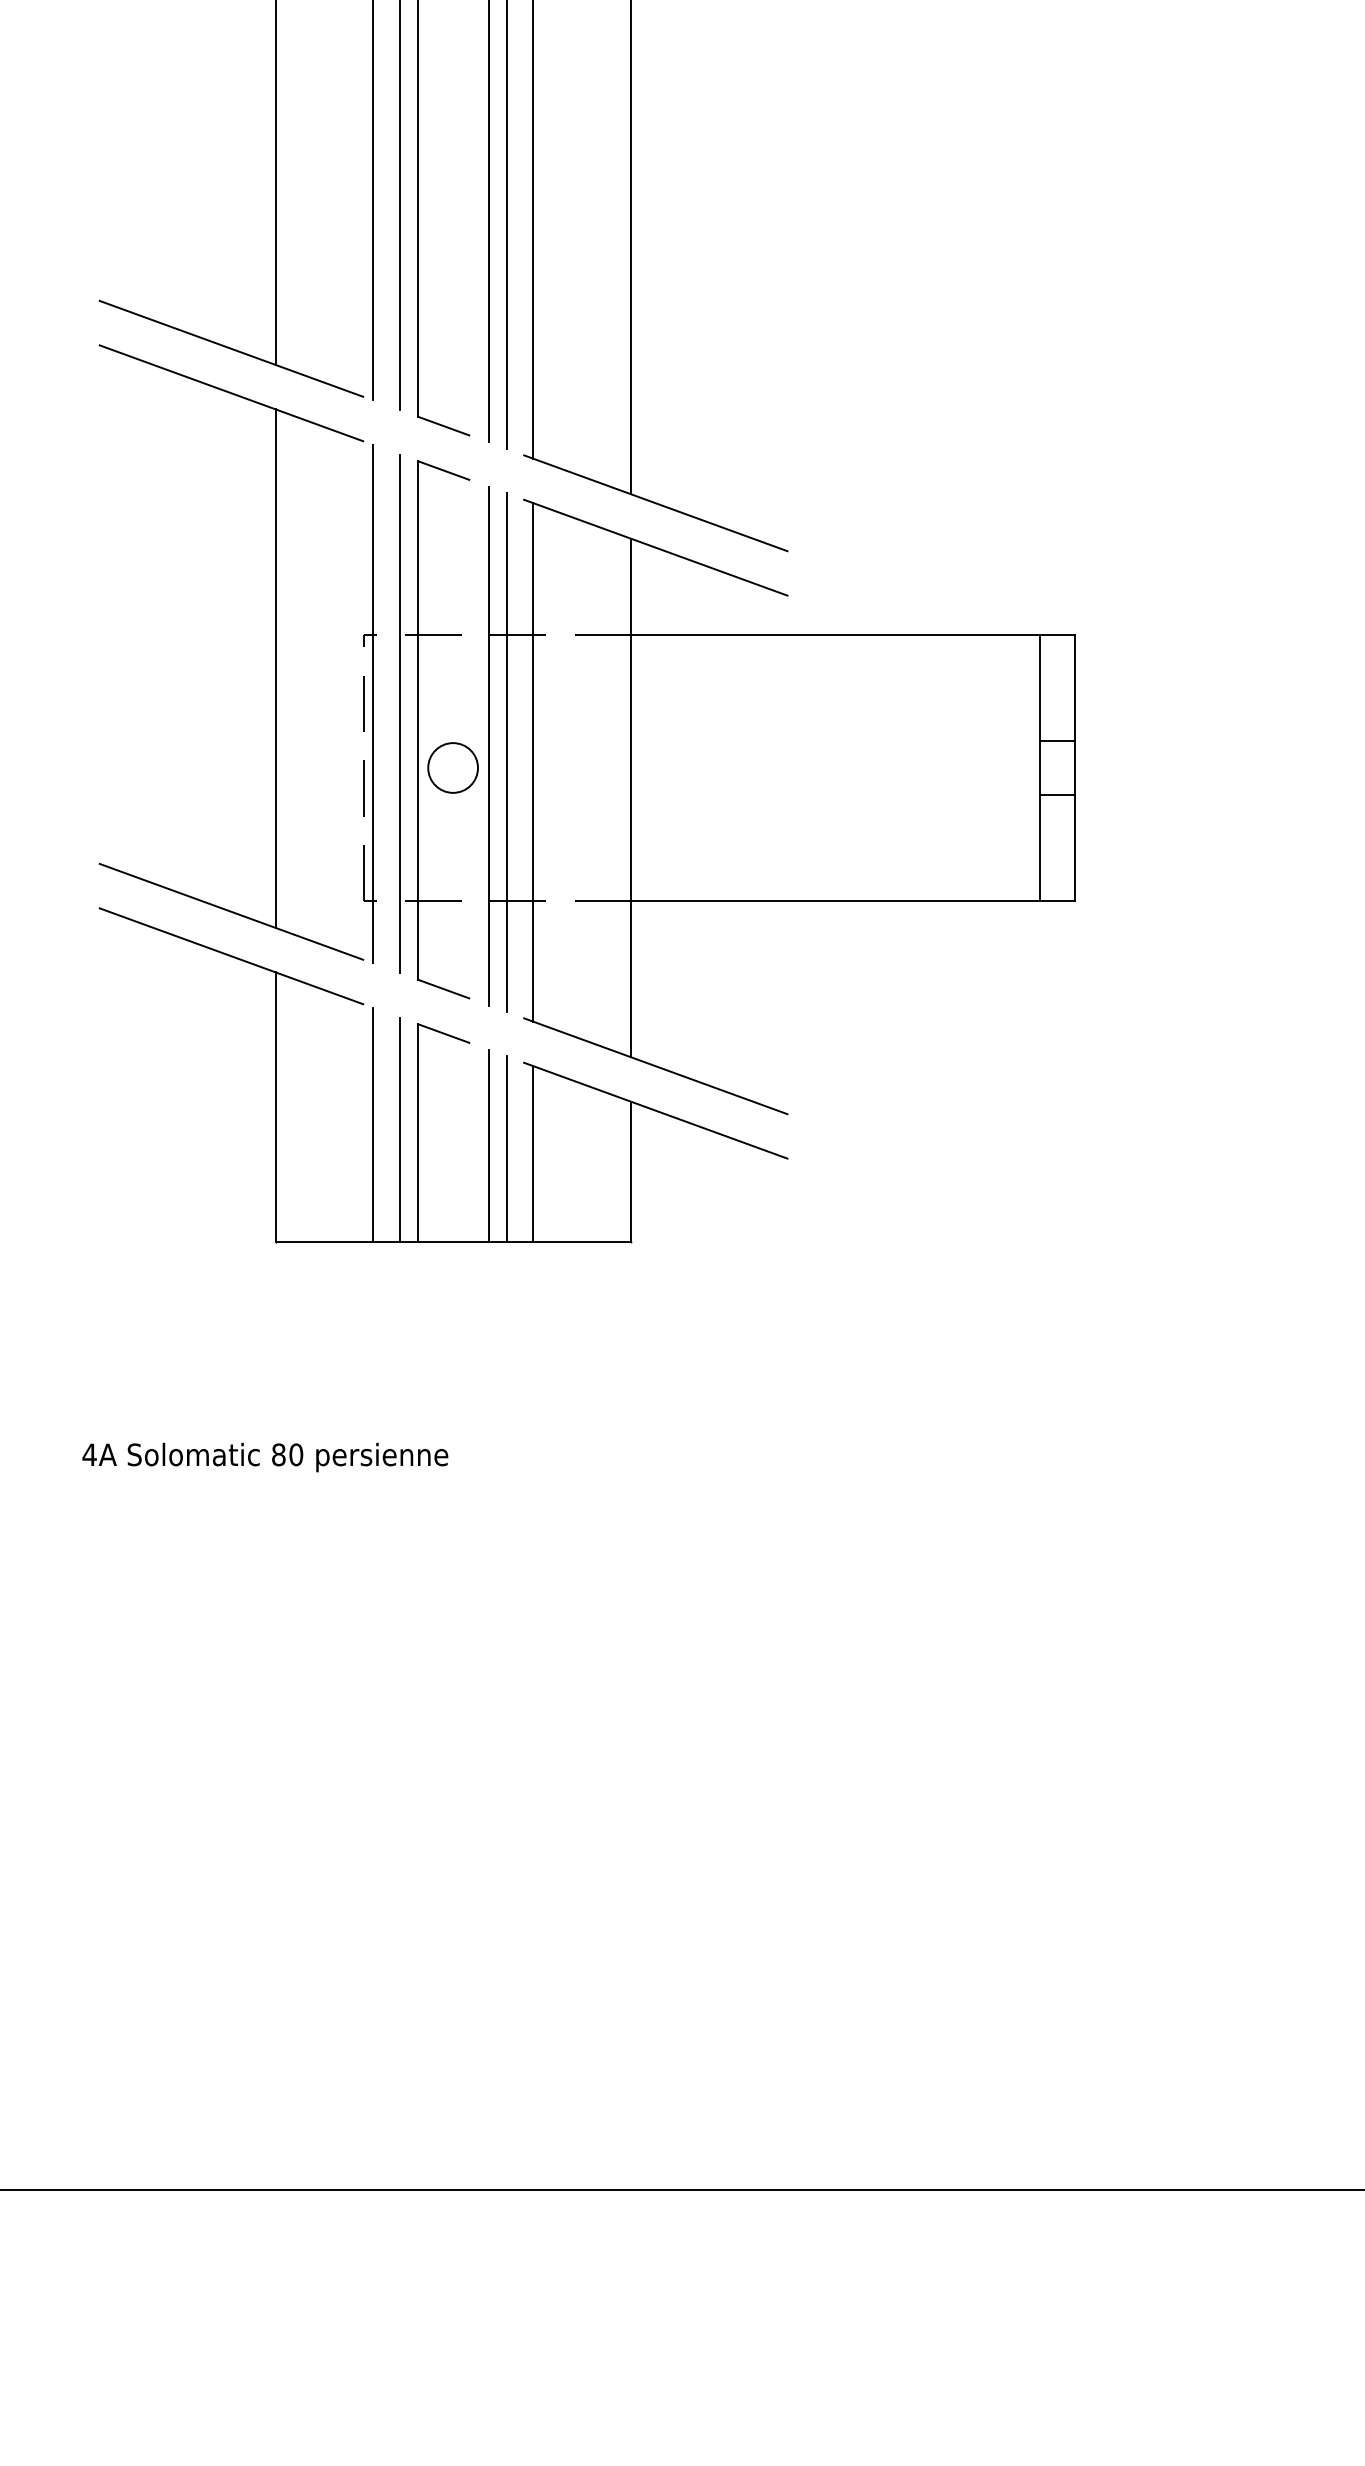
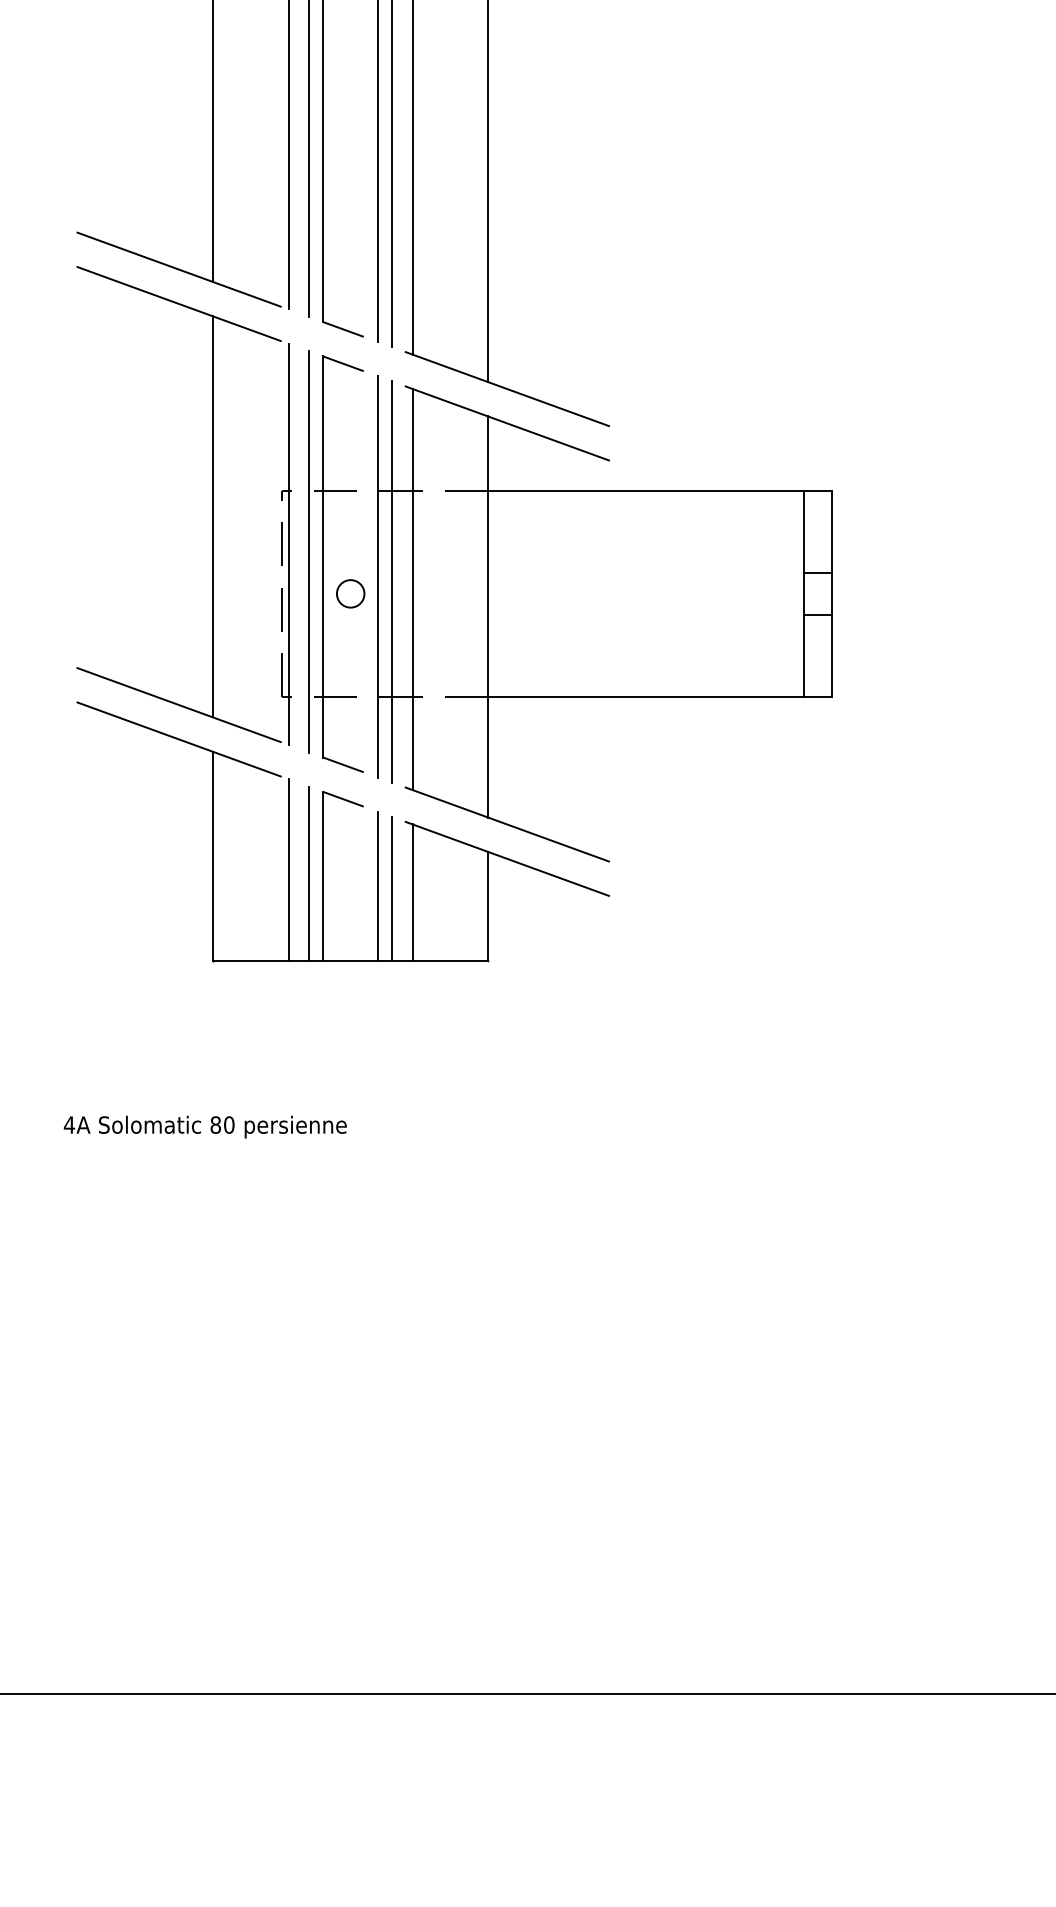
circle: (453, 767) -> (350, 593), size x0.71

